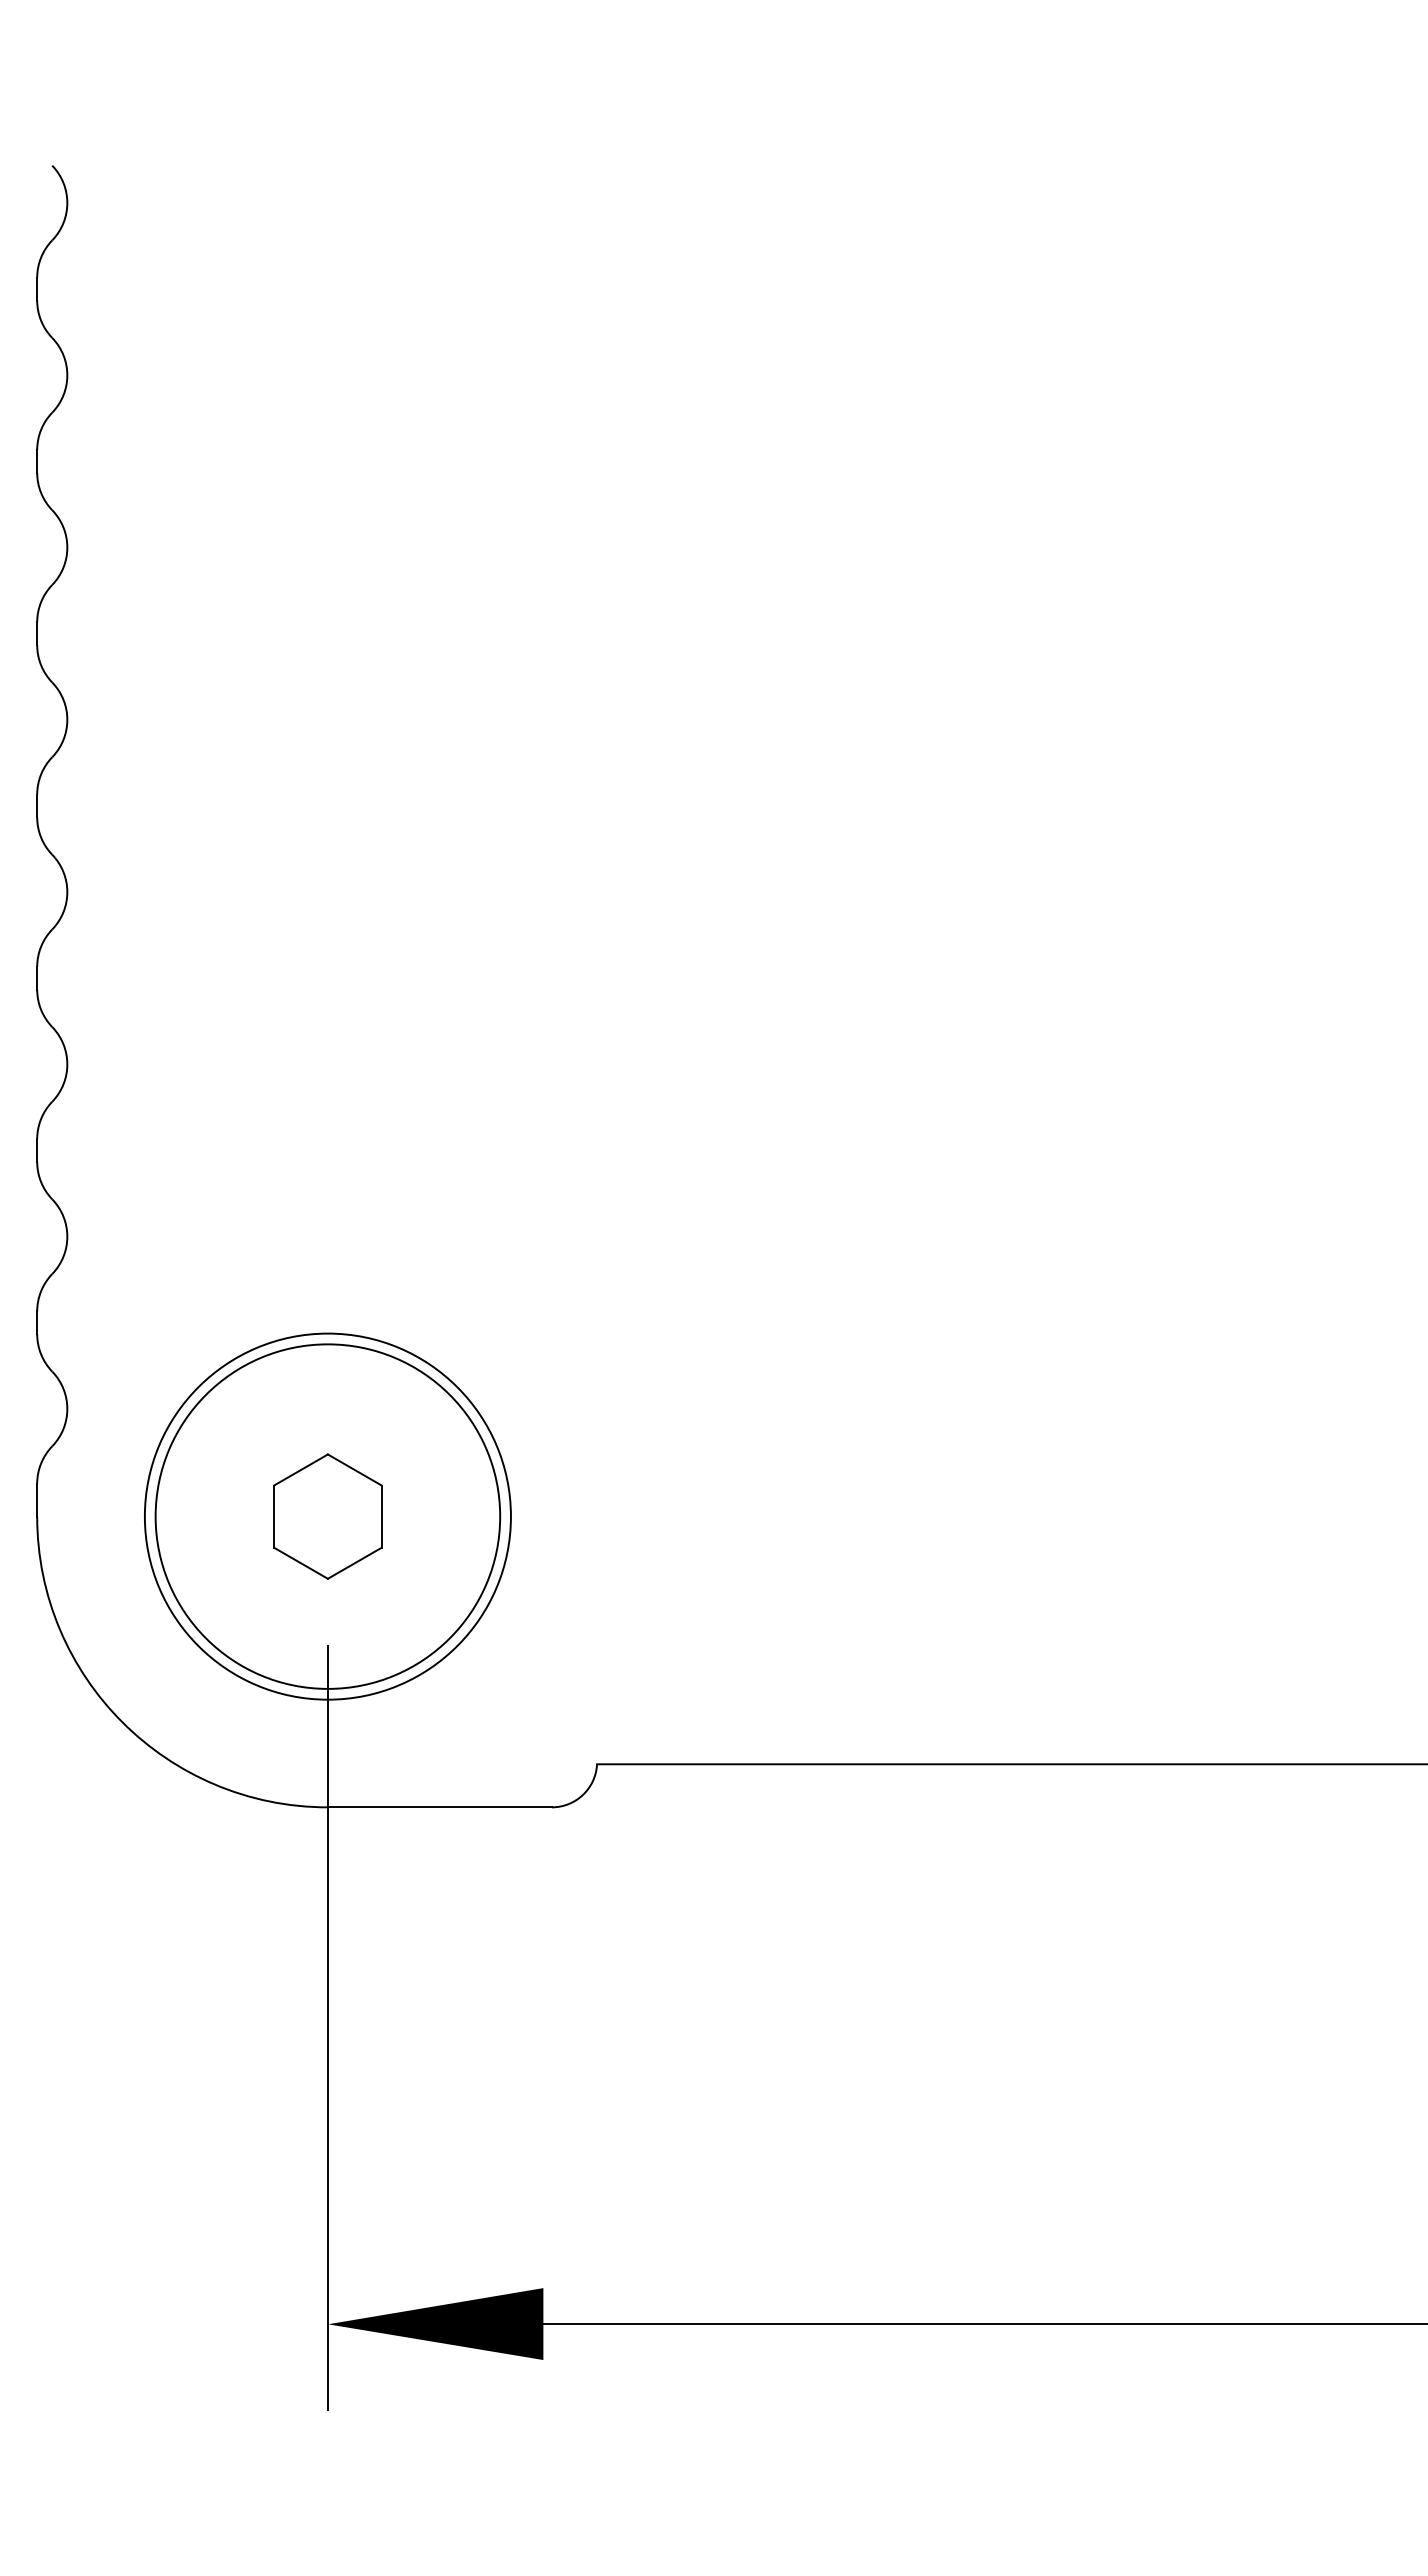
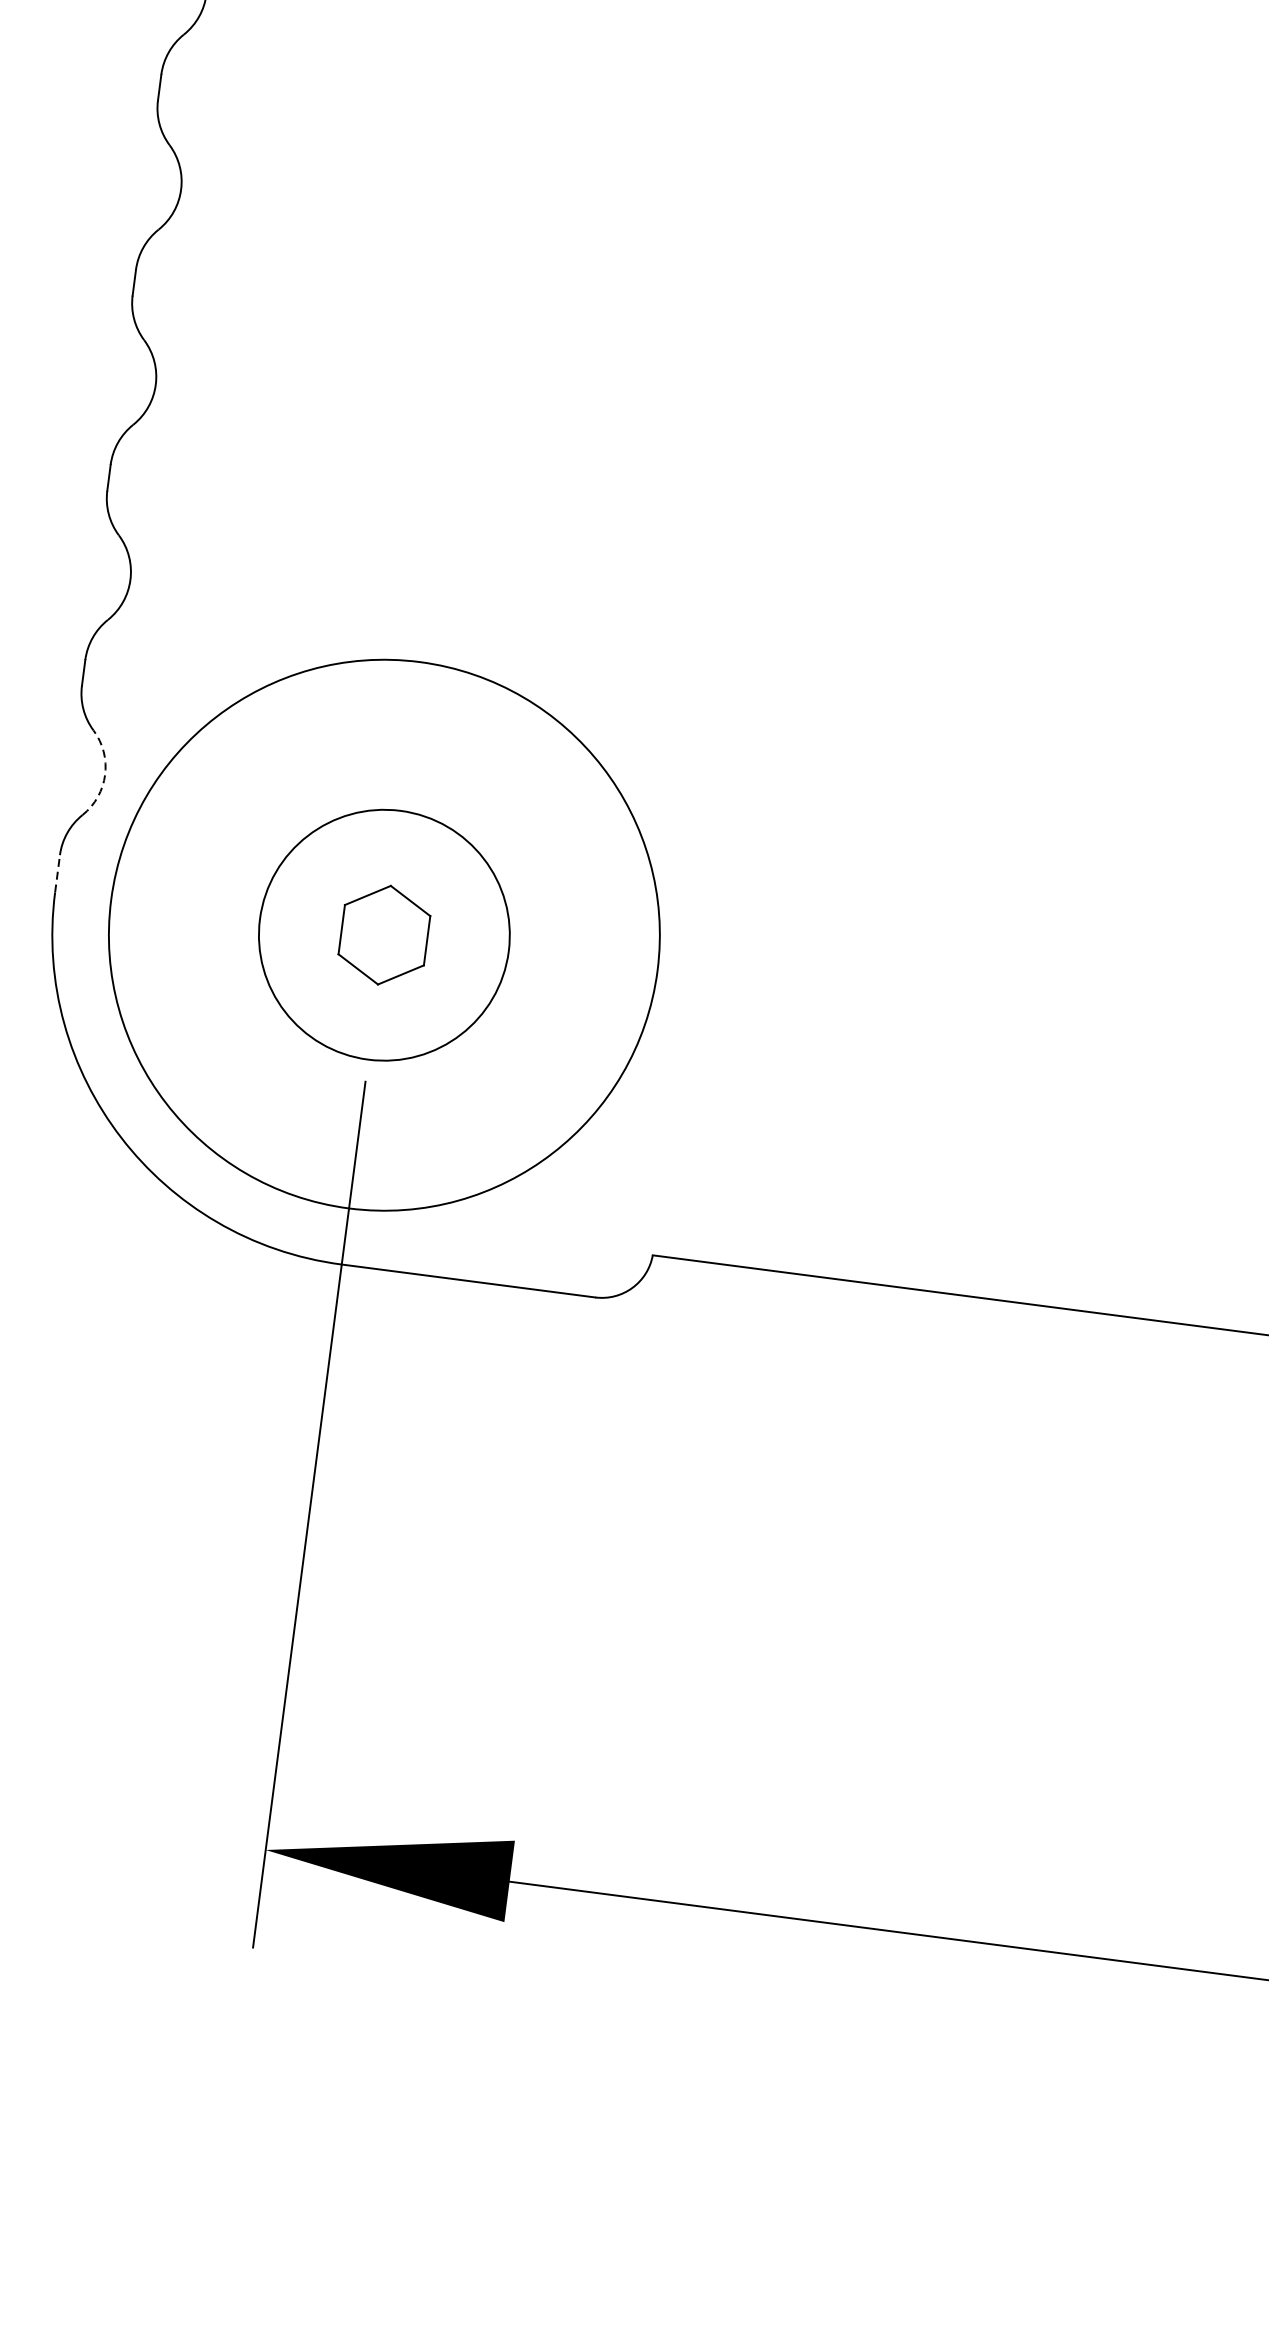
arc: (67, 1408) -> (105, 774), solid -> dashed
line: (37, 1499) -> (58, 873), solid -> dashed
circle: (327, 1516) -> (383, 935), size x0.6
circle: (327, 1516) -> (383, 935), size x1.4
part: (327, 1516) -> (383, 935), size x0.7

